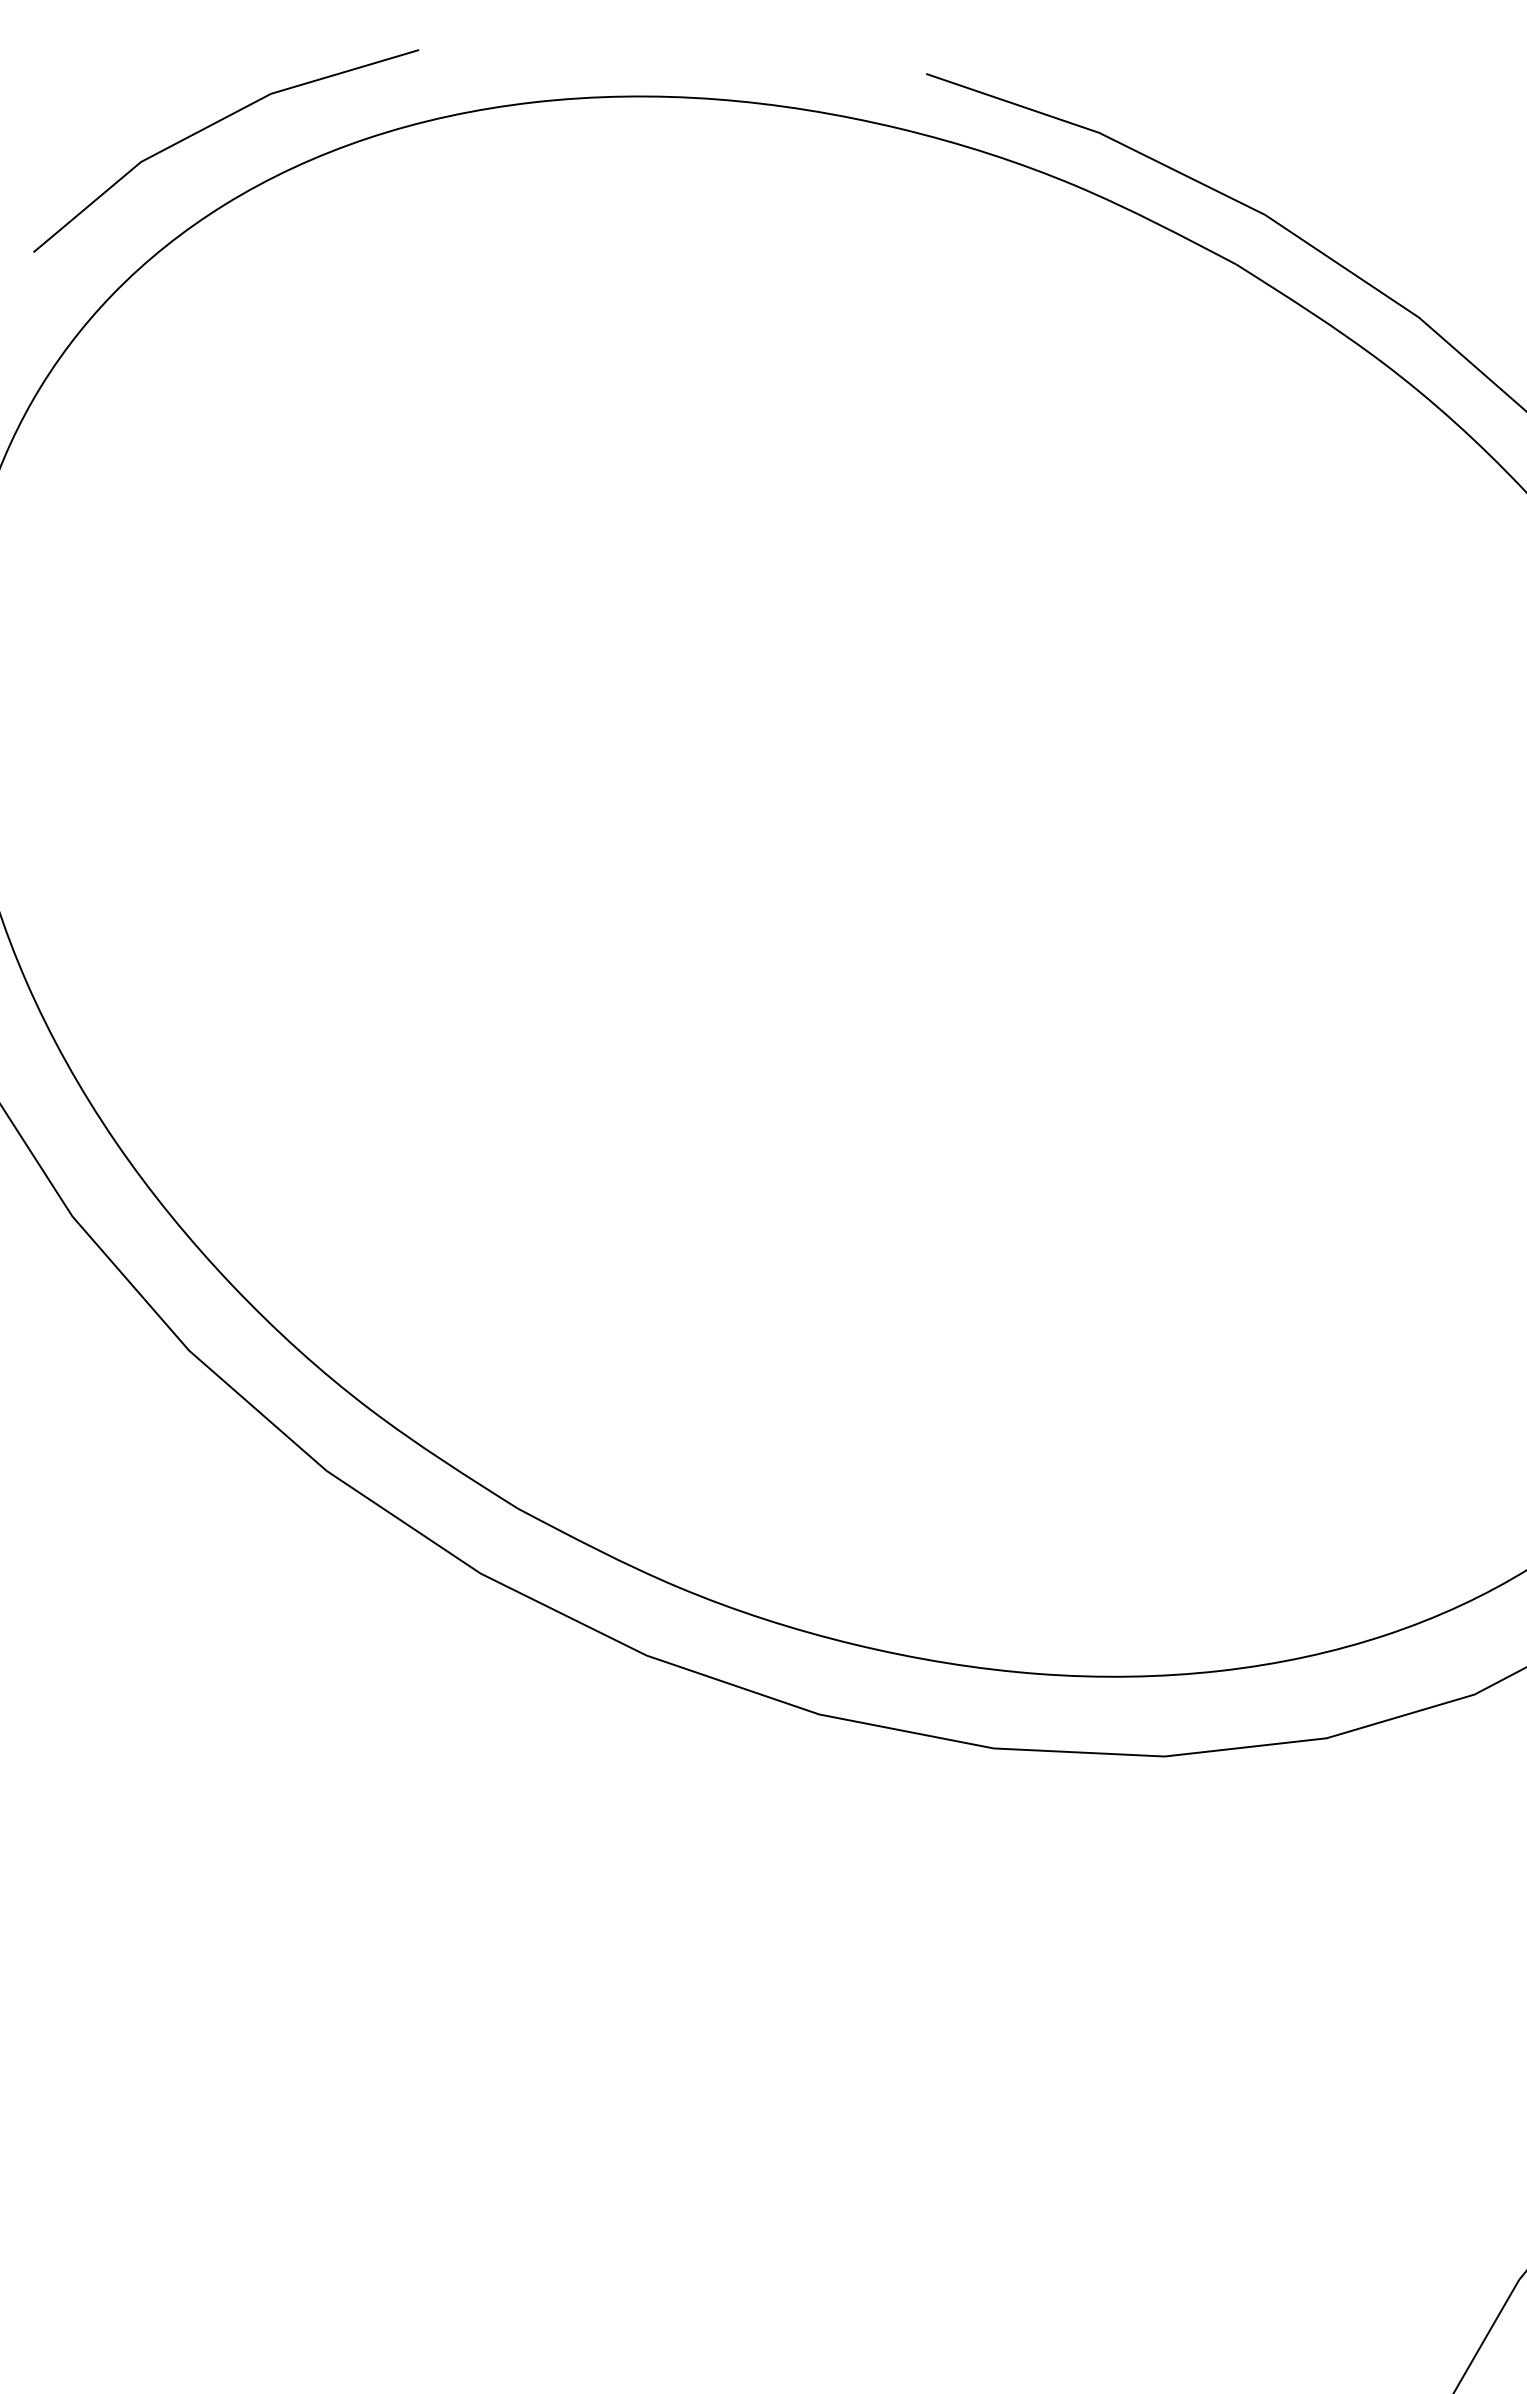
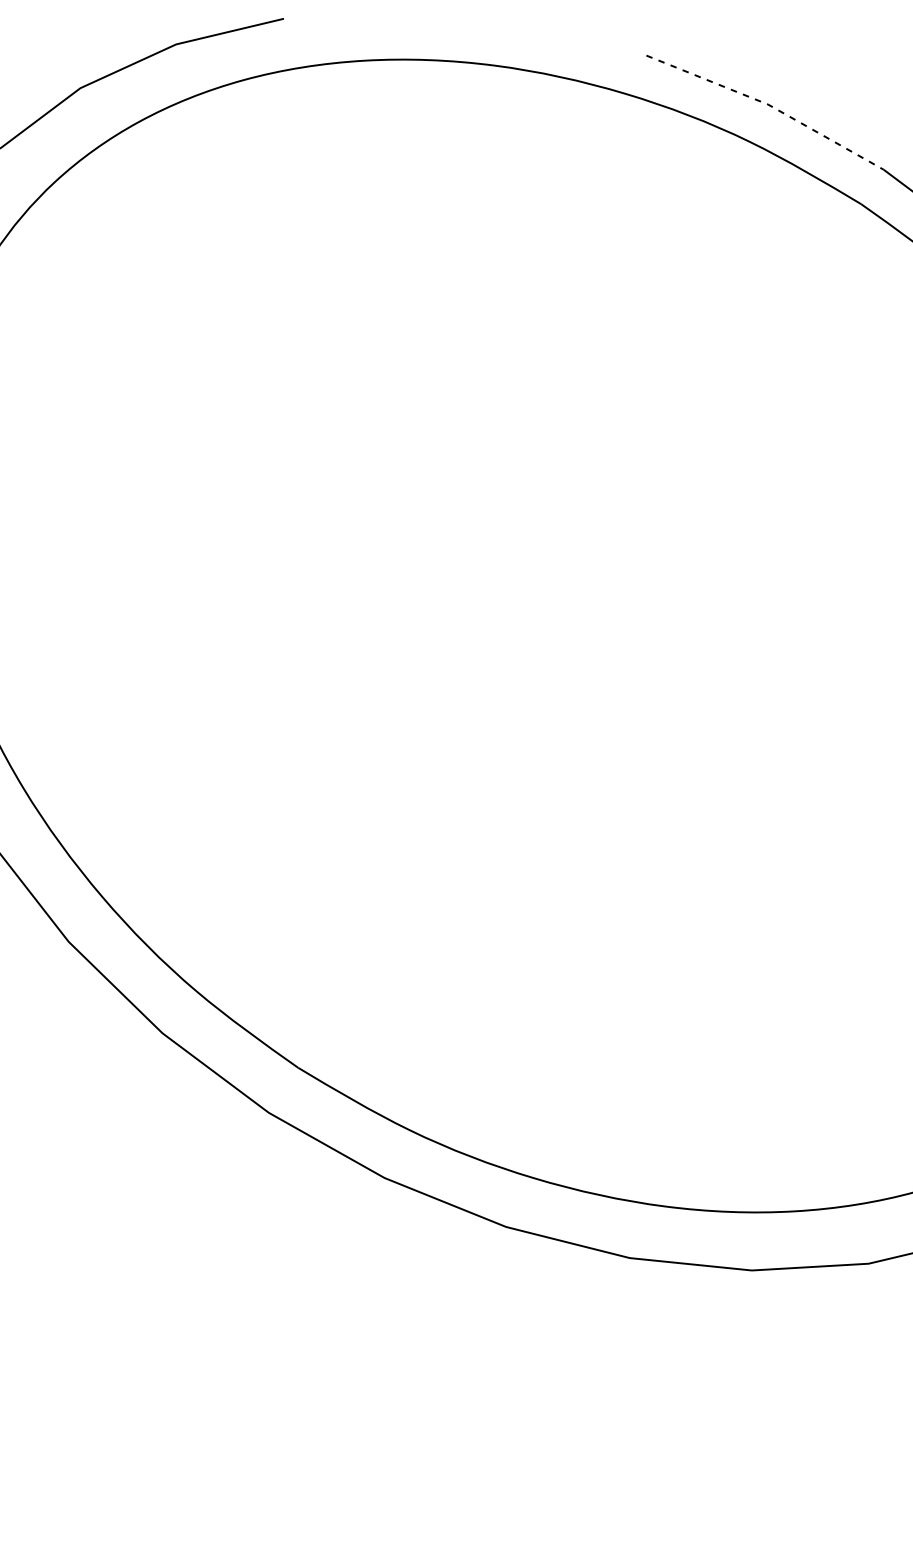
line: (1099, 133) -> (768, 105), solid -> dashed

